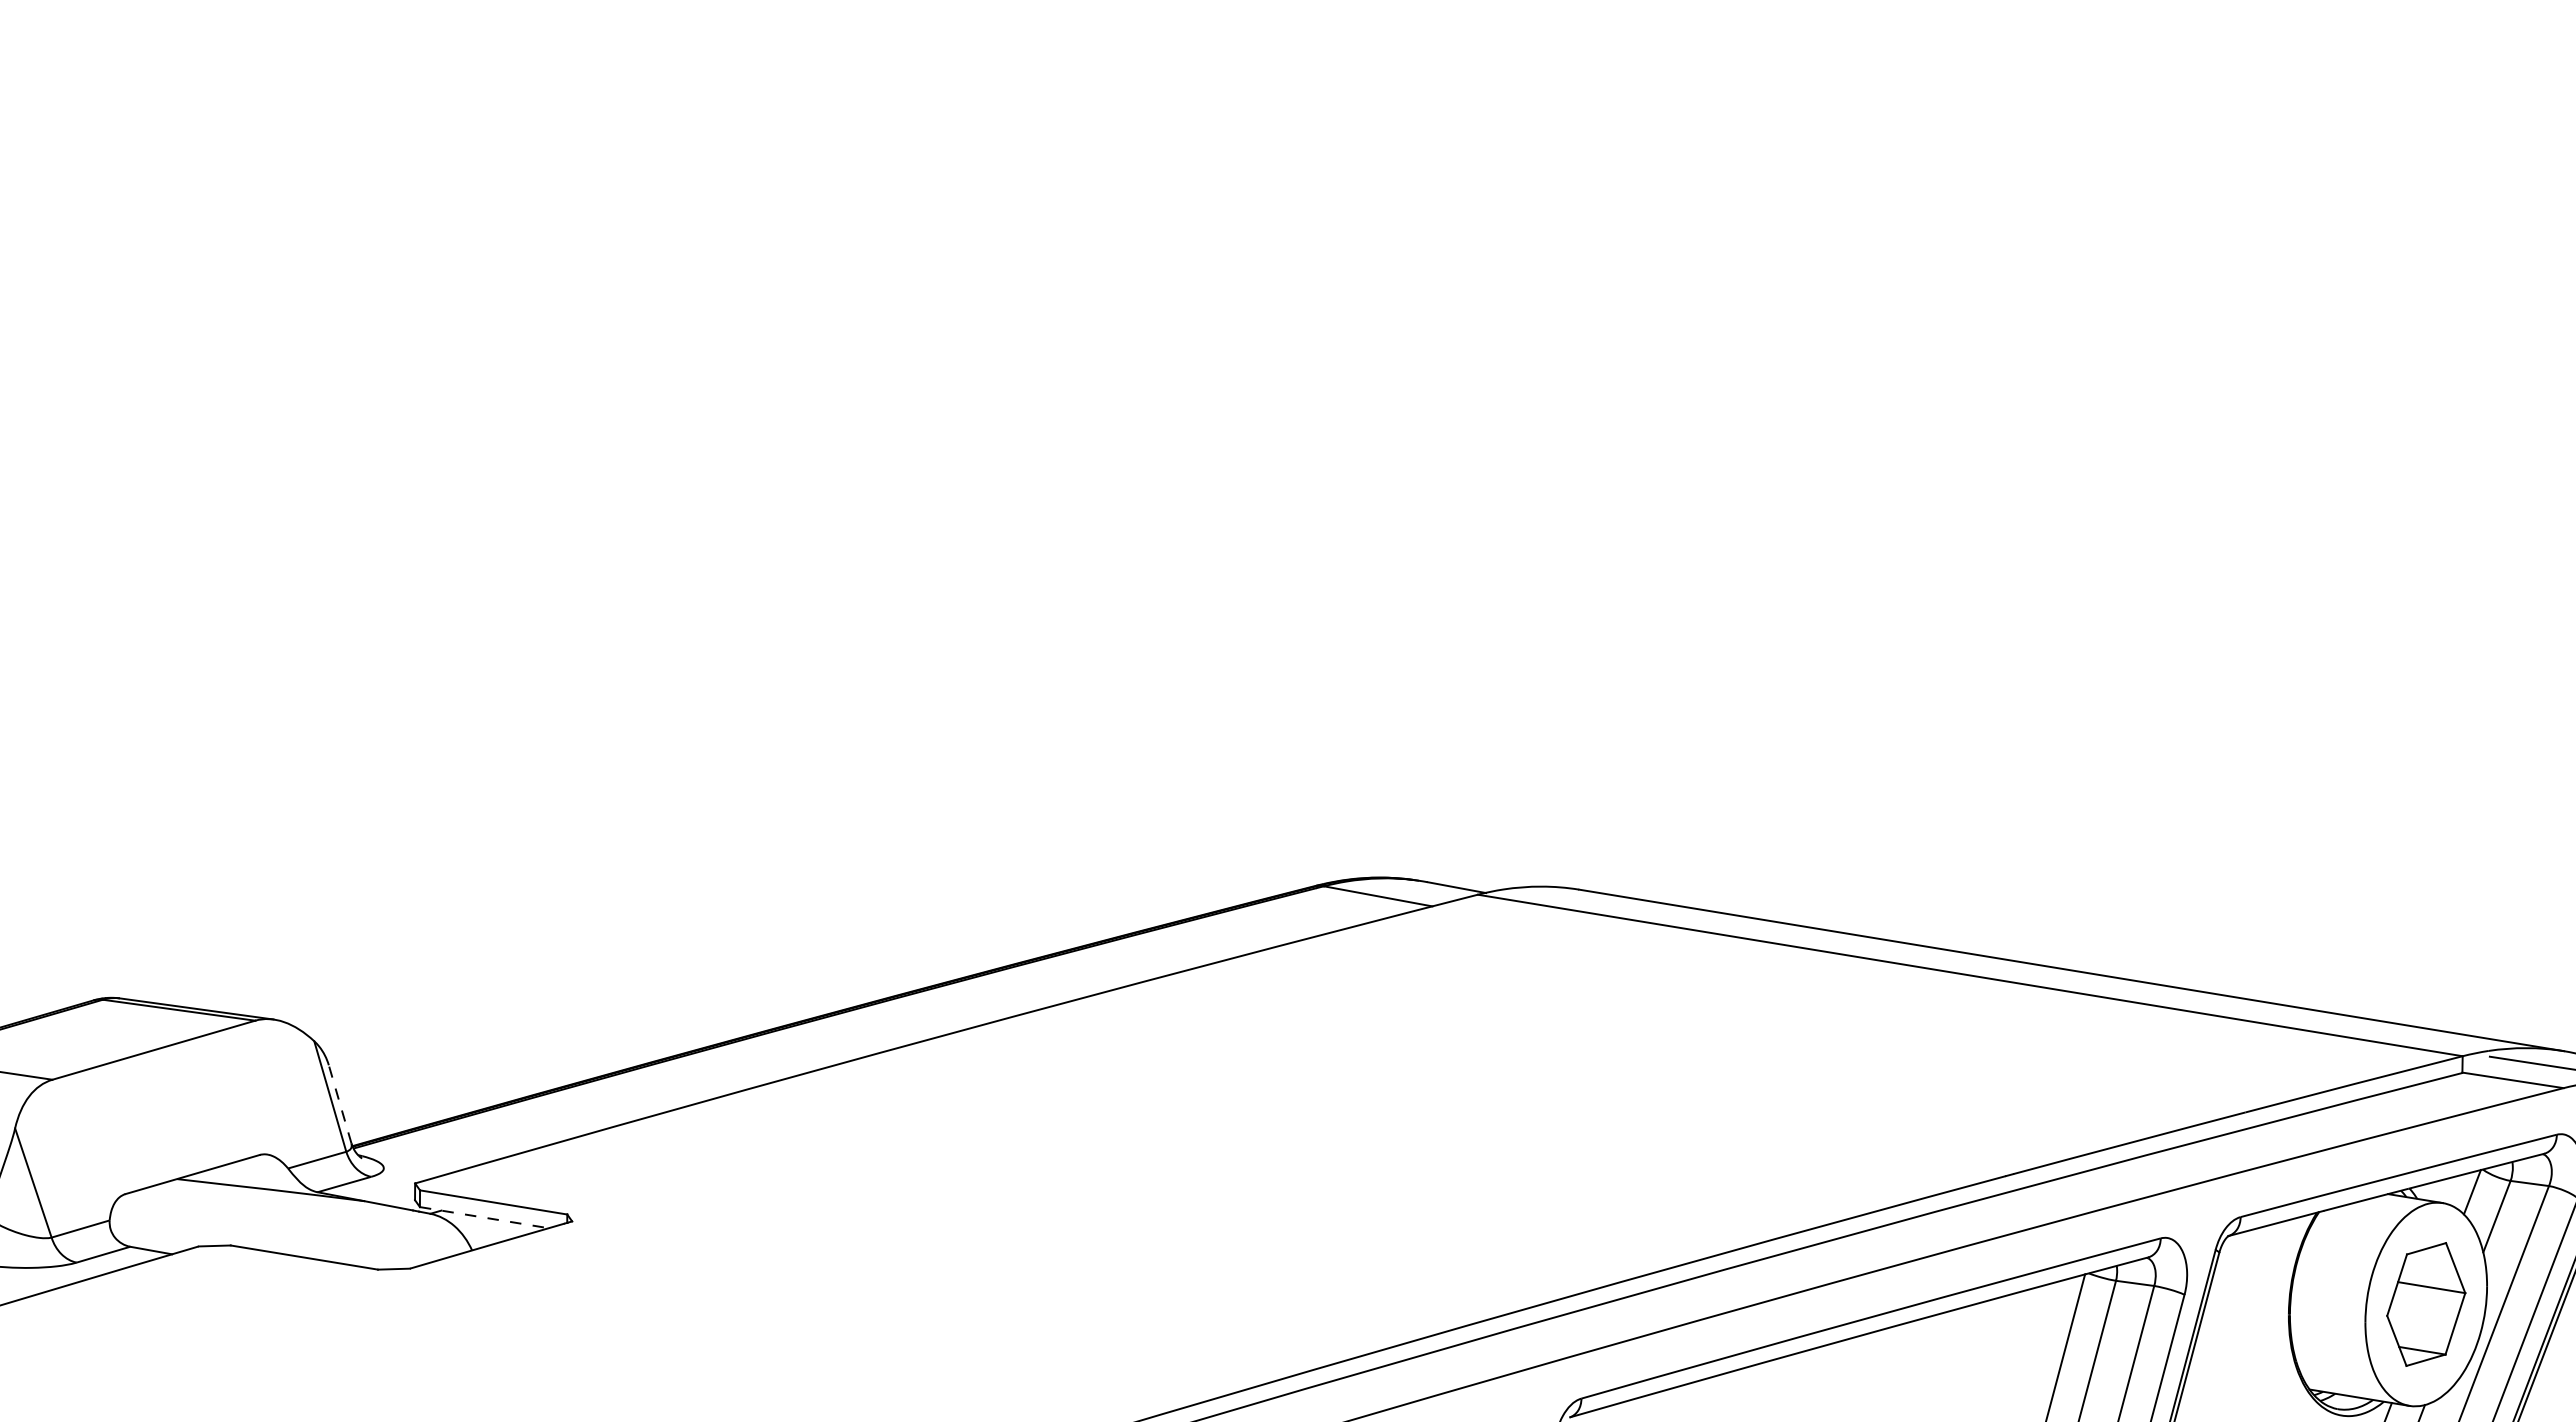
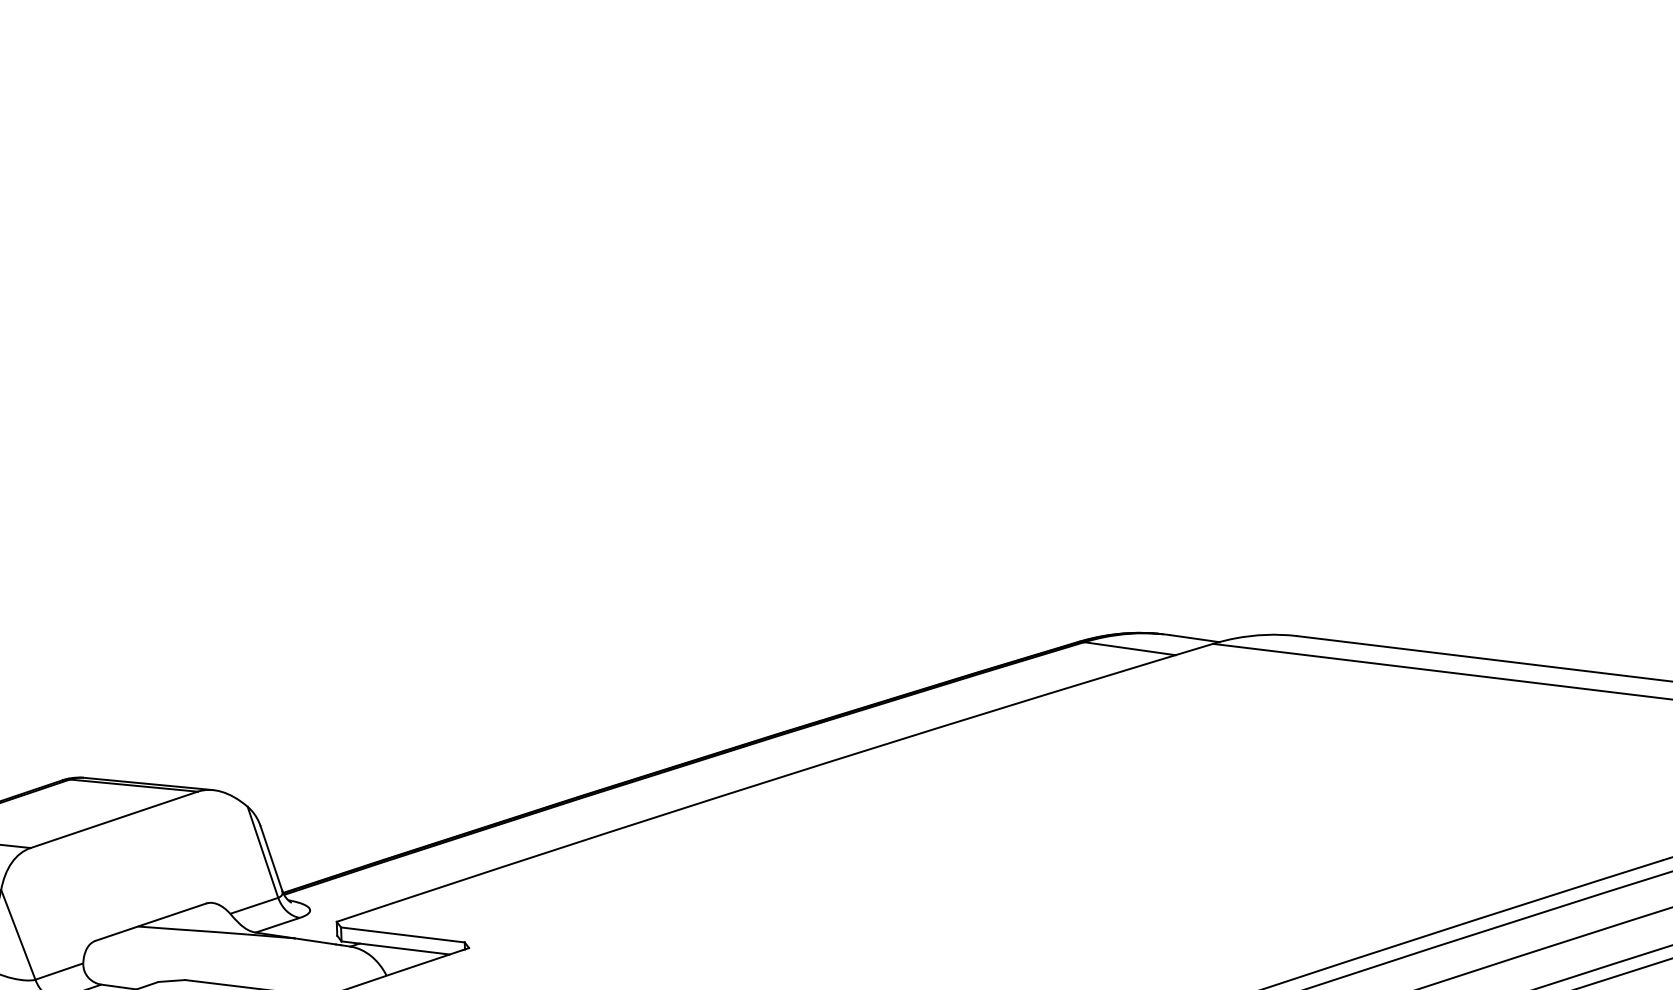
line: (340, 1104) -> (271, 858), dashed -> solid
line: (484, 1217) -> (395, 947), dashed -> solid

